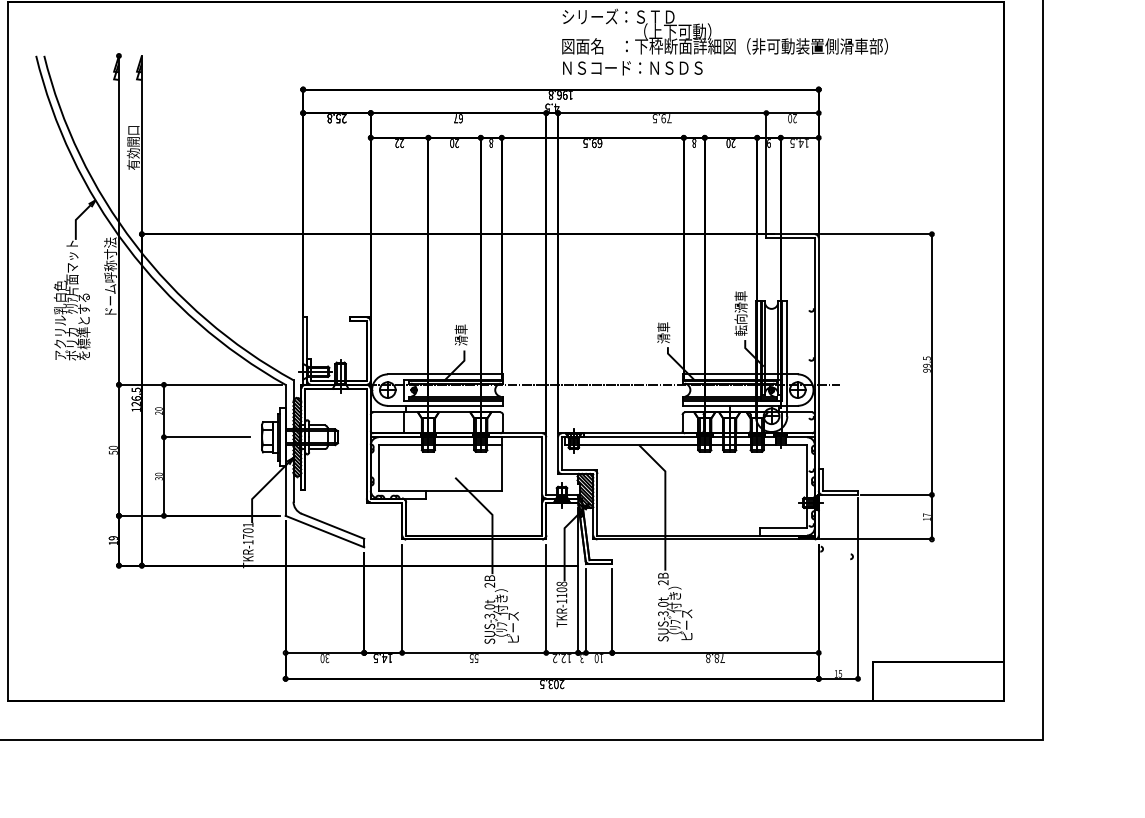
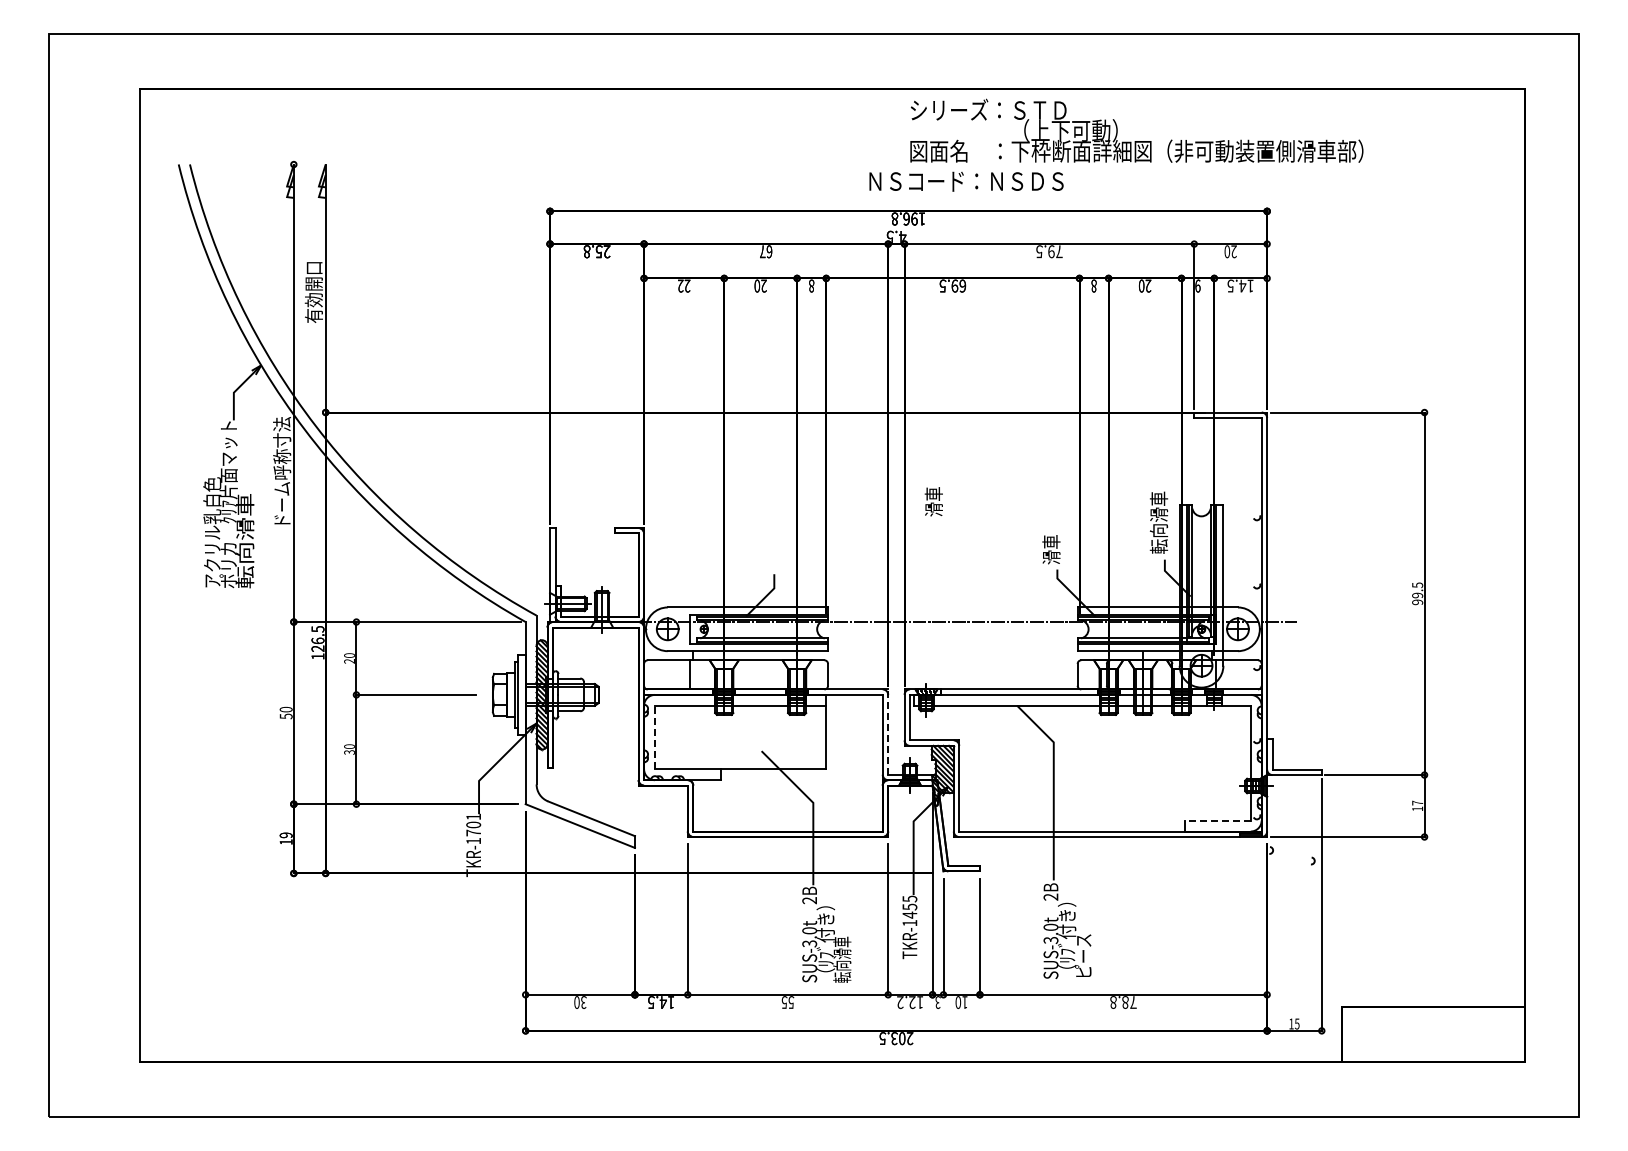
text: (632, 68) -> (966, 181), moved
text: (84, 326) -> (245, 541), を標準とする -> 転向滑車
text: (460, 334) -> (933, 501), moved
line: (546, 464) -> (888, 732), solid -> dashed
line: (378, 467) -> (655, 737), solid -> dashed
line: (783, 527) -> (1217, 820), solid -> dashed
text: (561, 589) -> (909, 906), TKR-1108 -> TKR-1455
text: (513, 627) -> (842, 959), ピース -> 転向滑車

